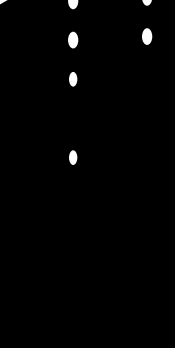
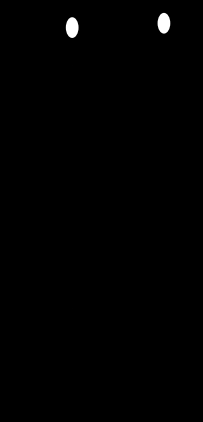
fill: (73, 78) -> (72, 75), added
fill: (73, 157) -> (72, 173), added

